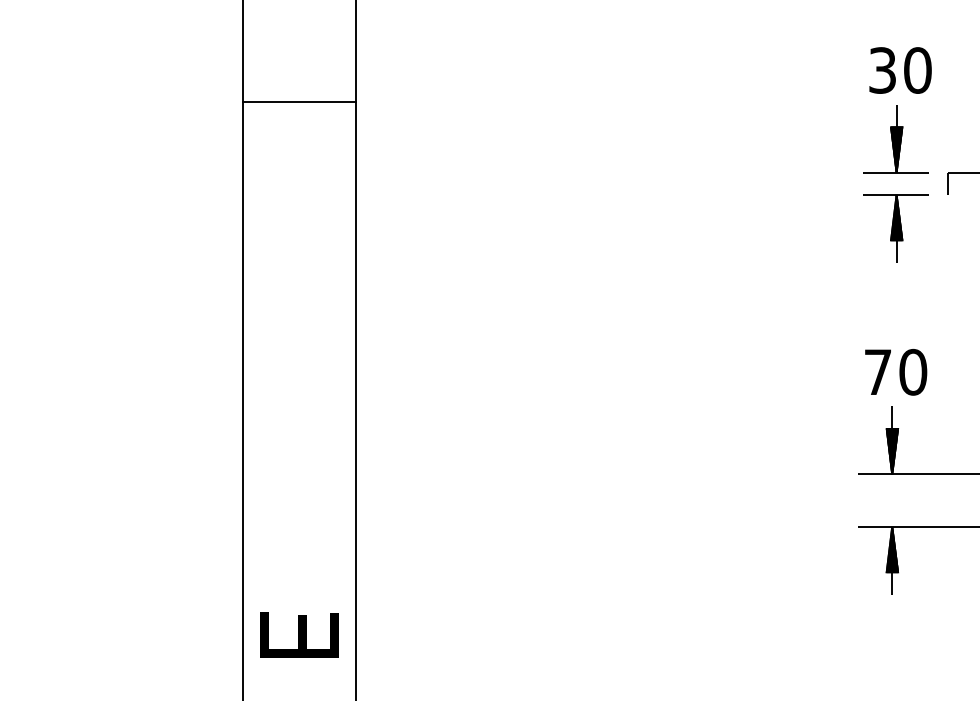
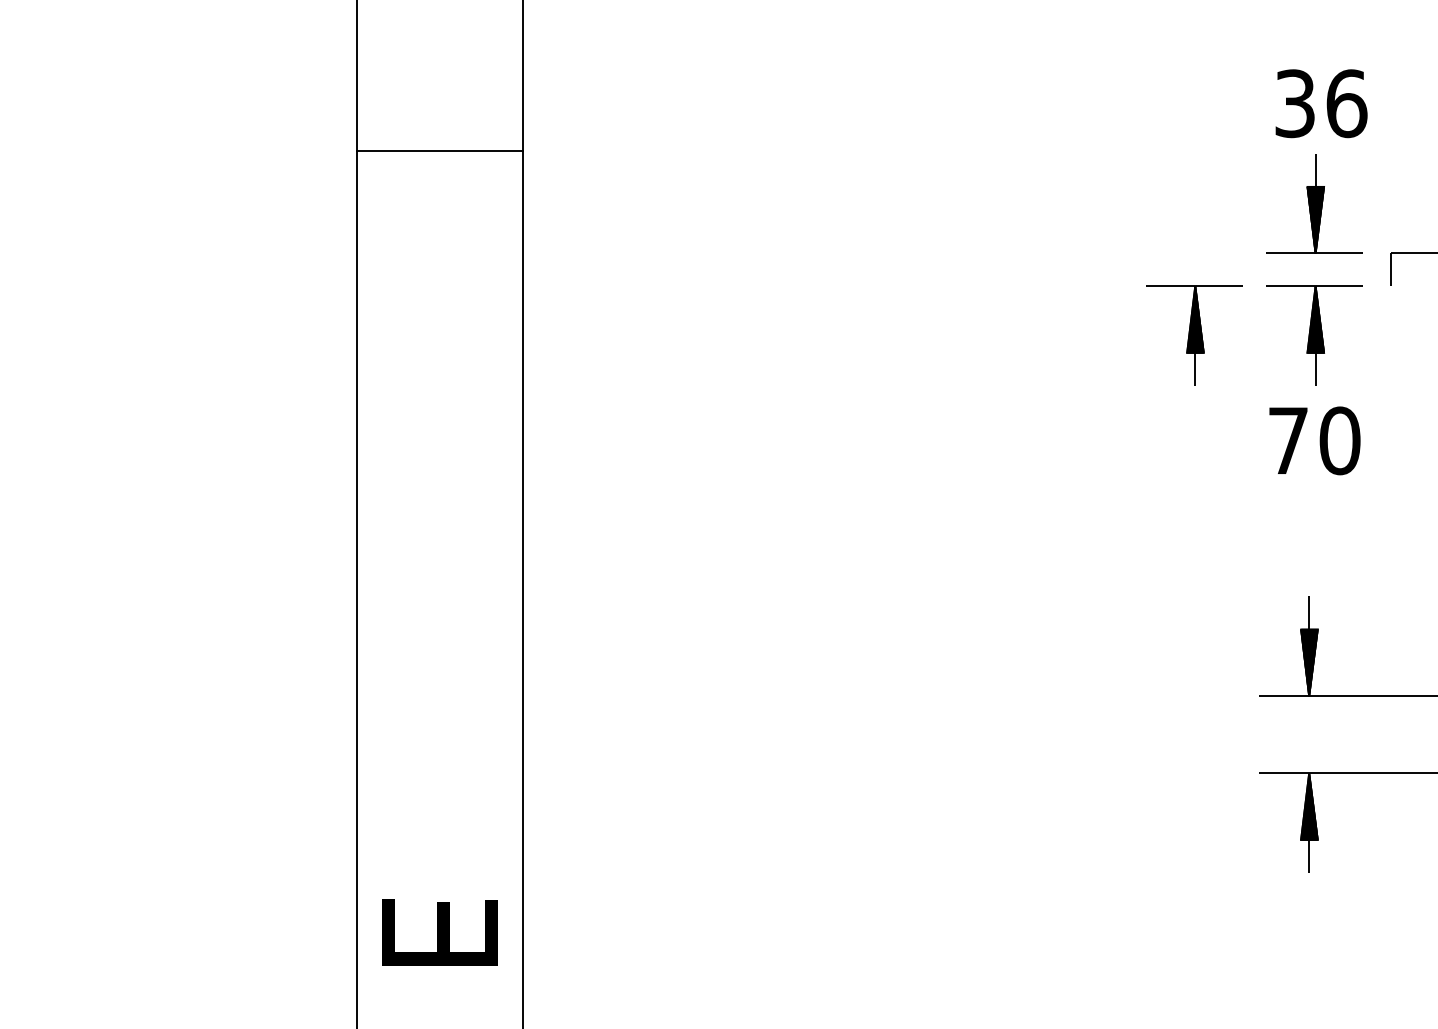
text: (917, 70) -> (1346, 103), 30 -> 36
part: (813, 228) -> (1193, 335), added
text: (896, 372) -> (1315, 441), moved

